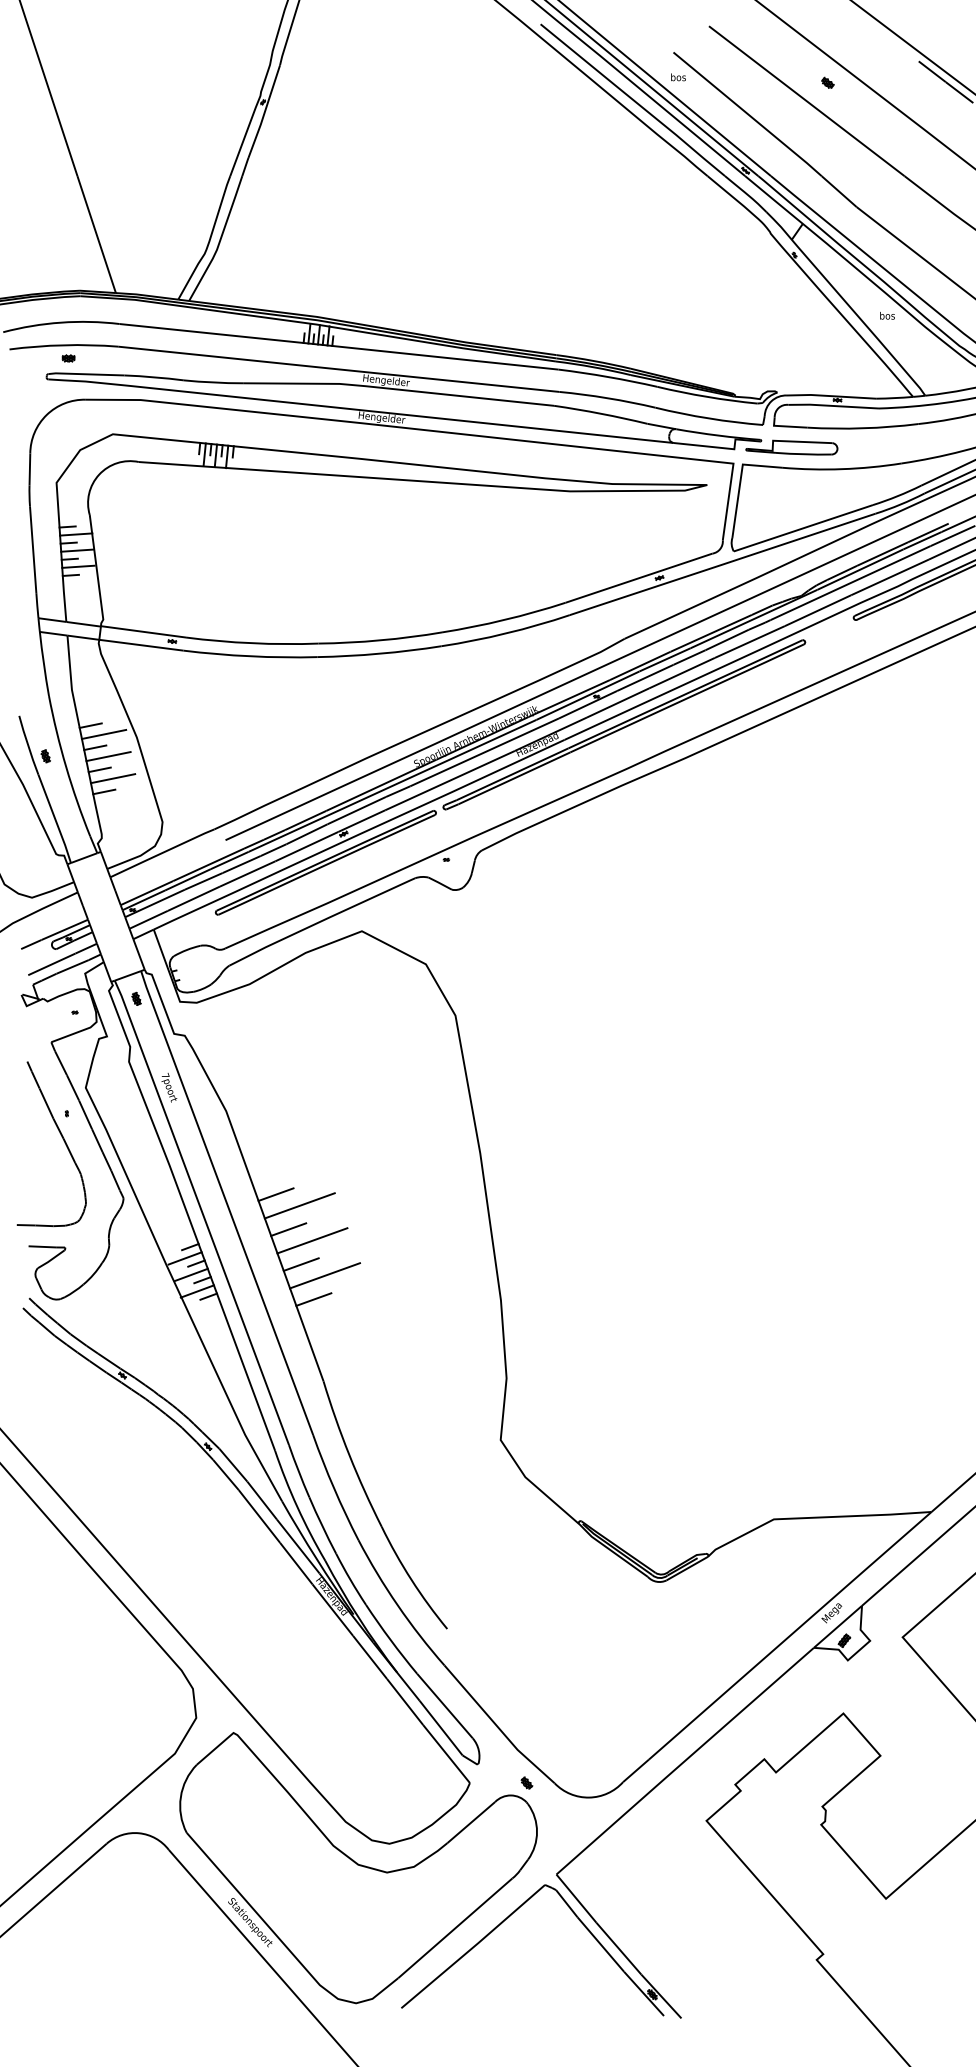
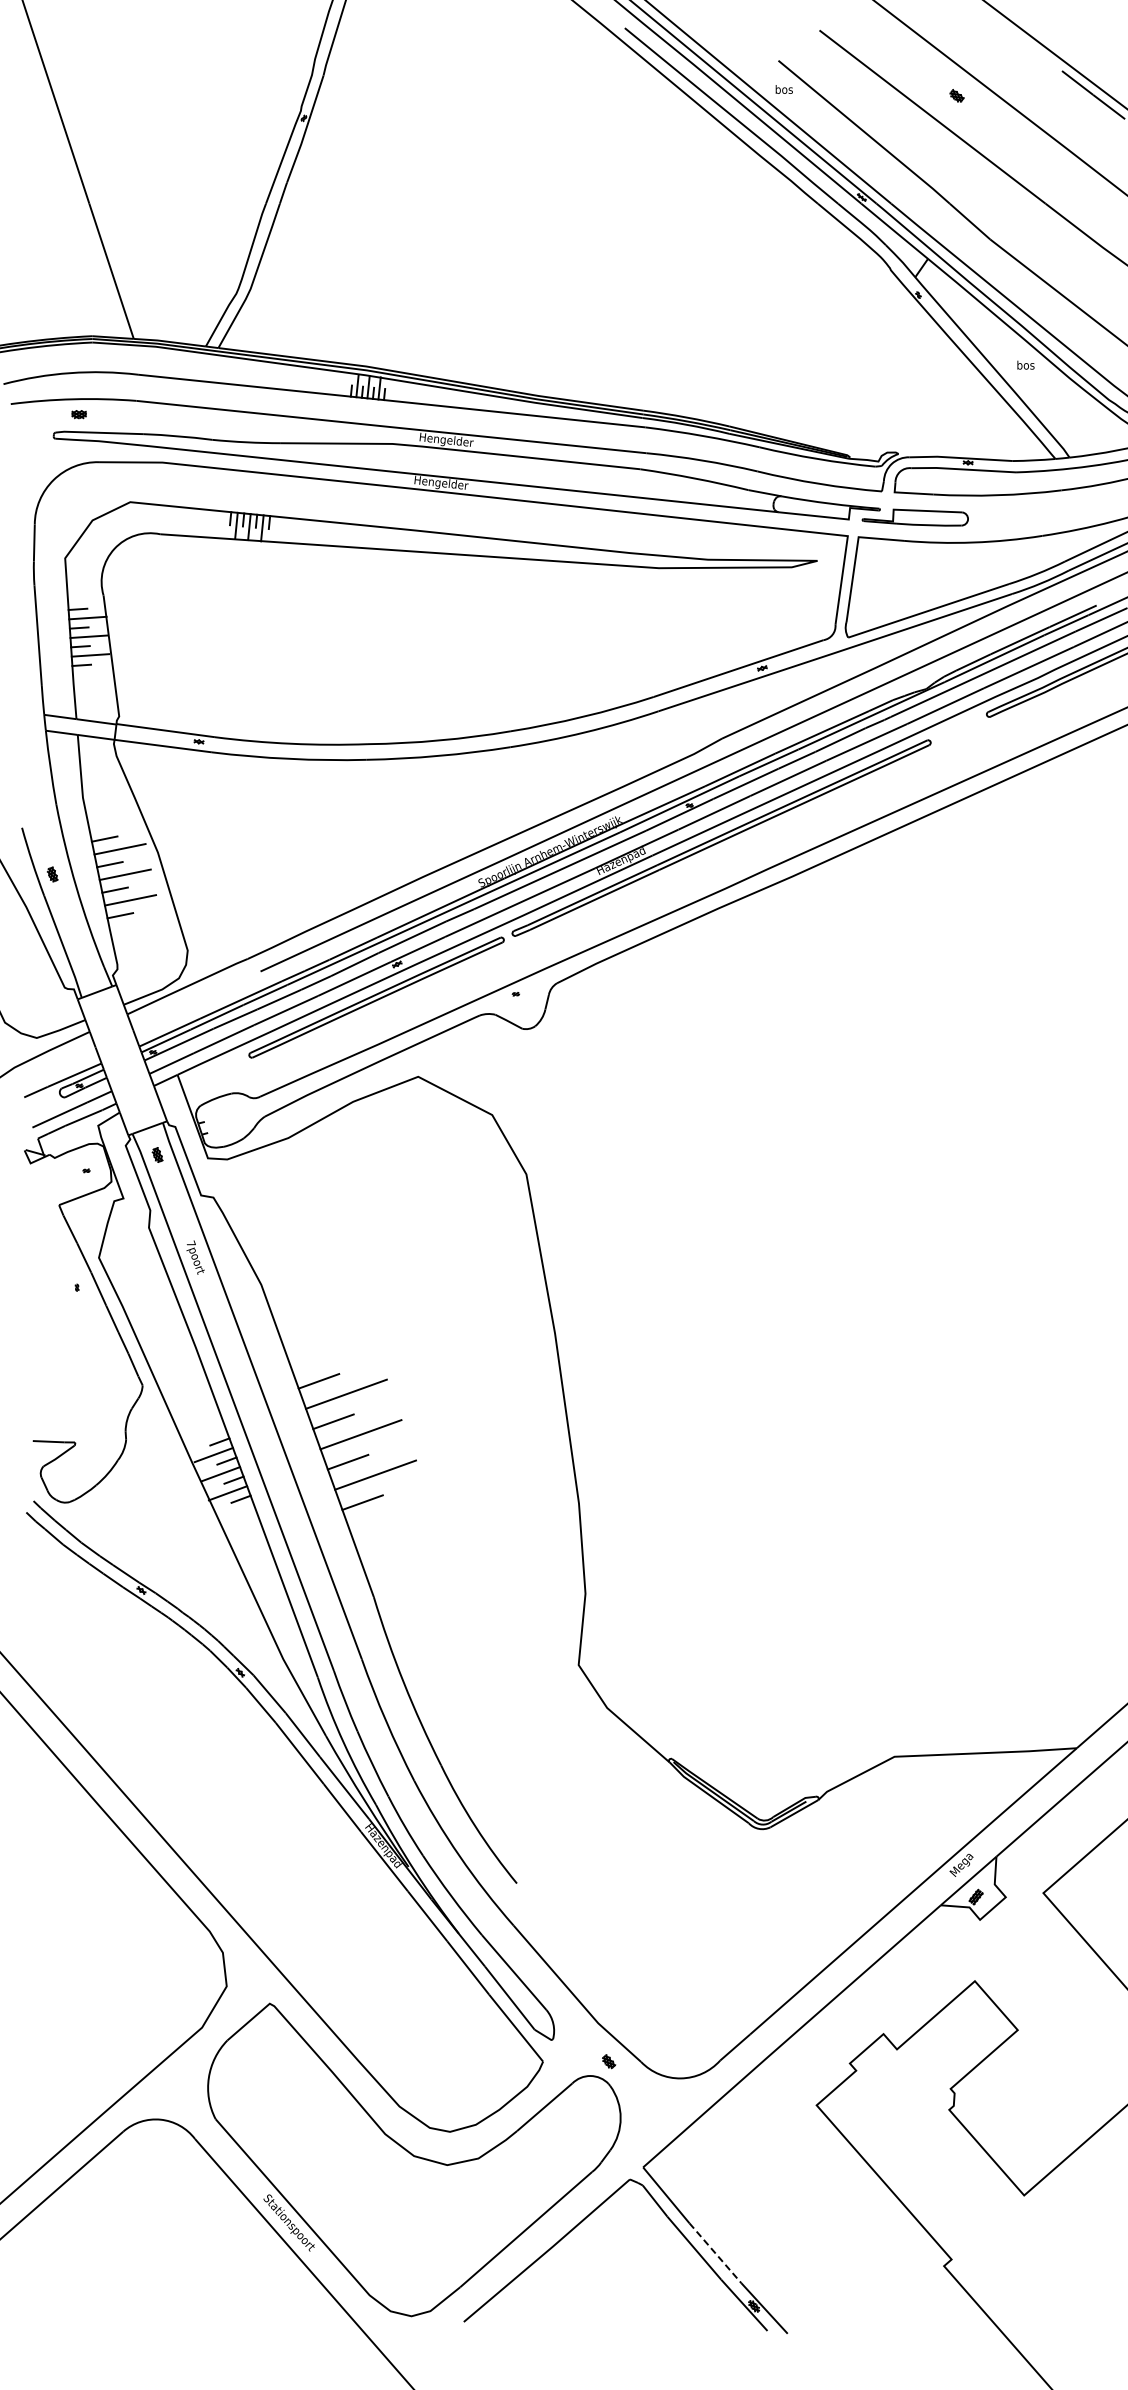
part: (62, 1137) -> (71, 1315), removed
line: (619, 1948) -> (715, 2253), solid -> dashed

